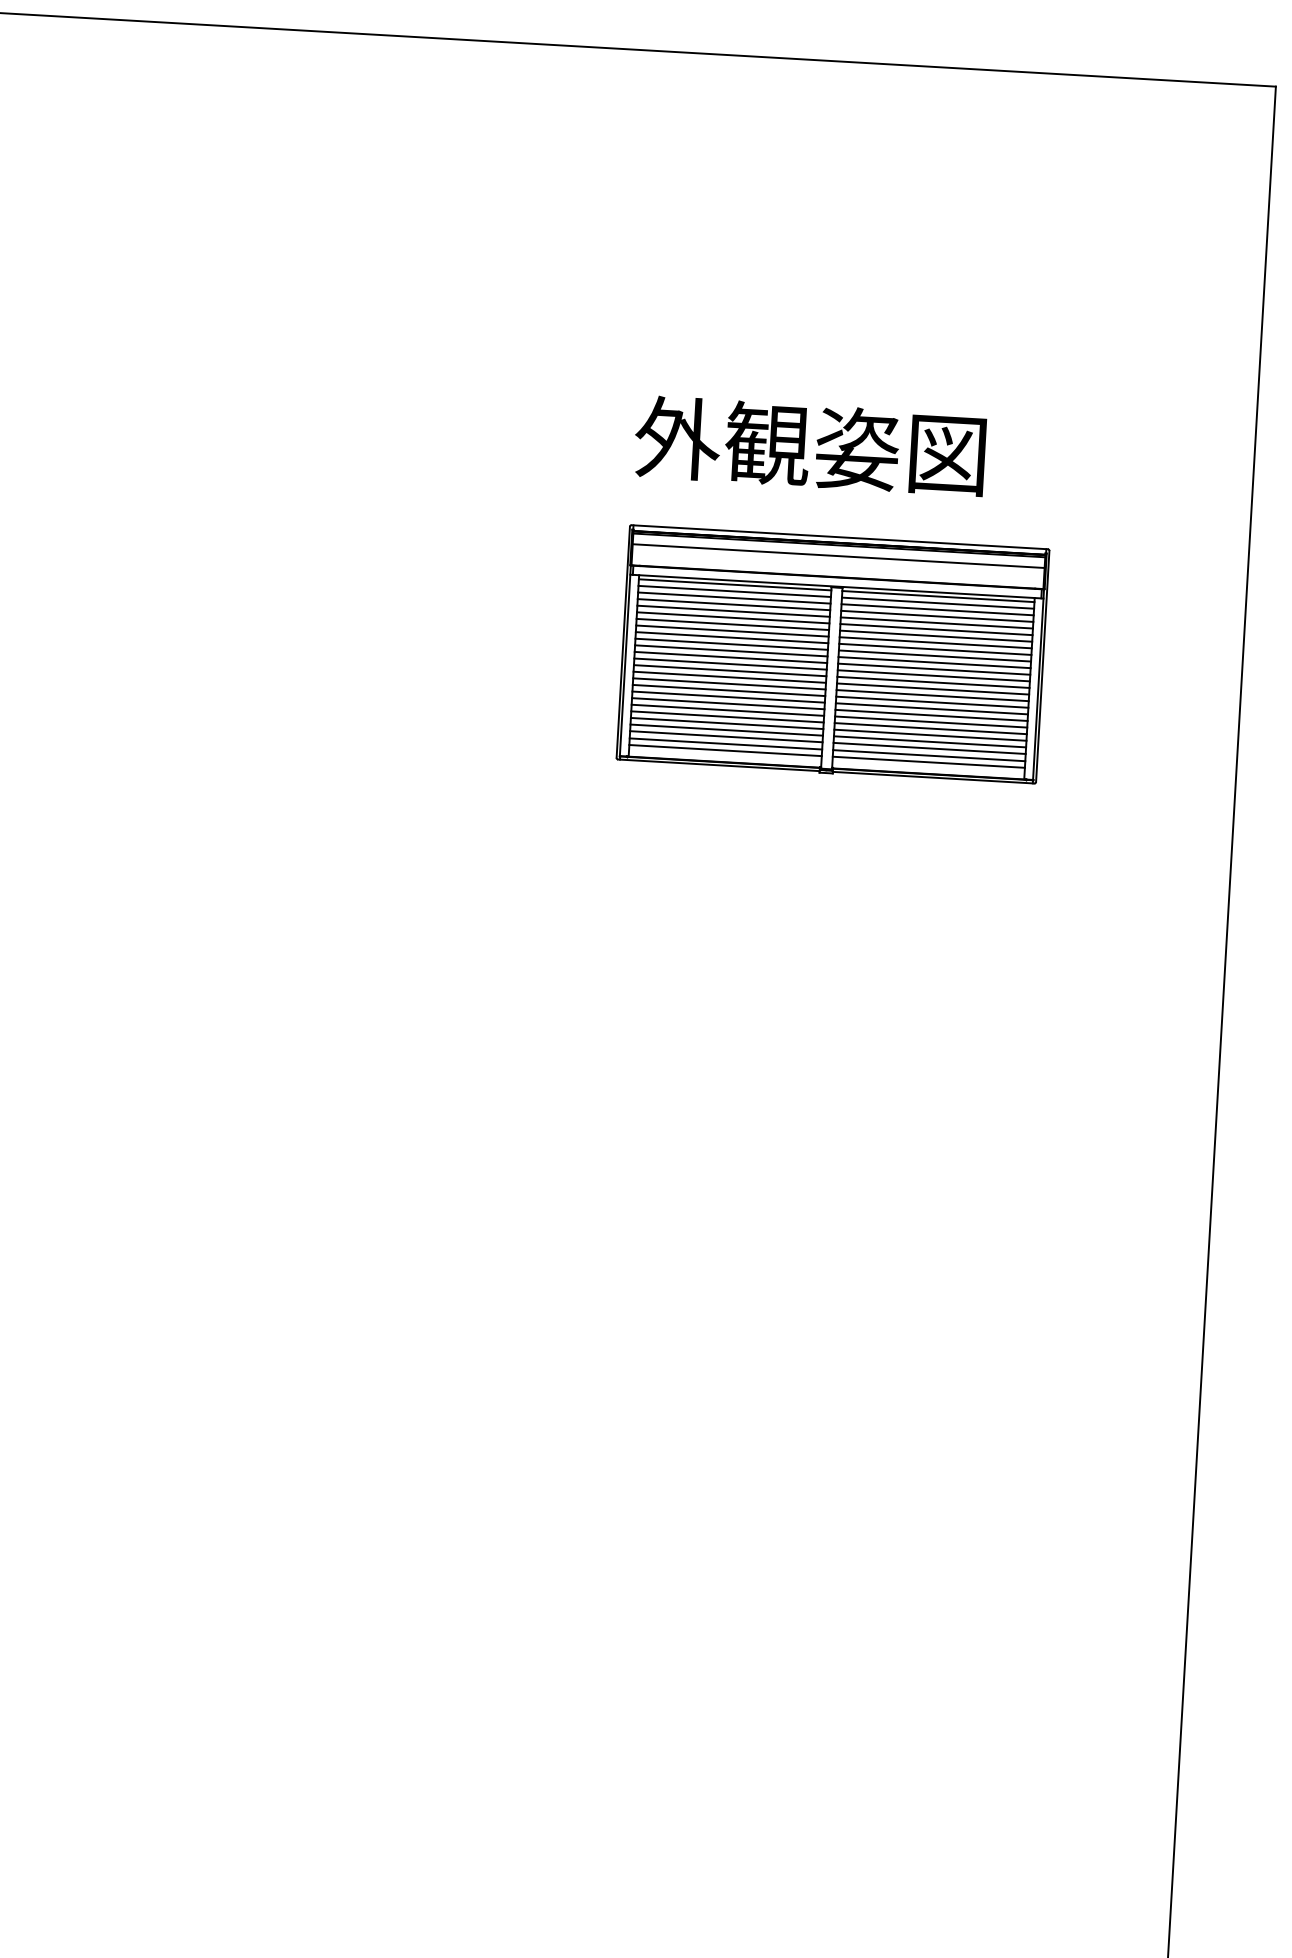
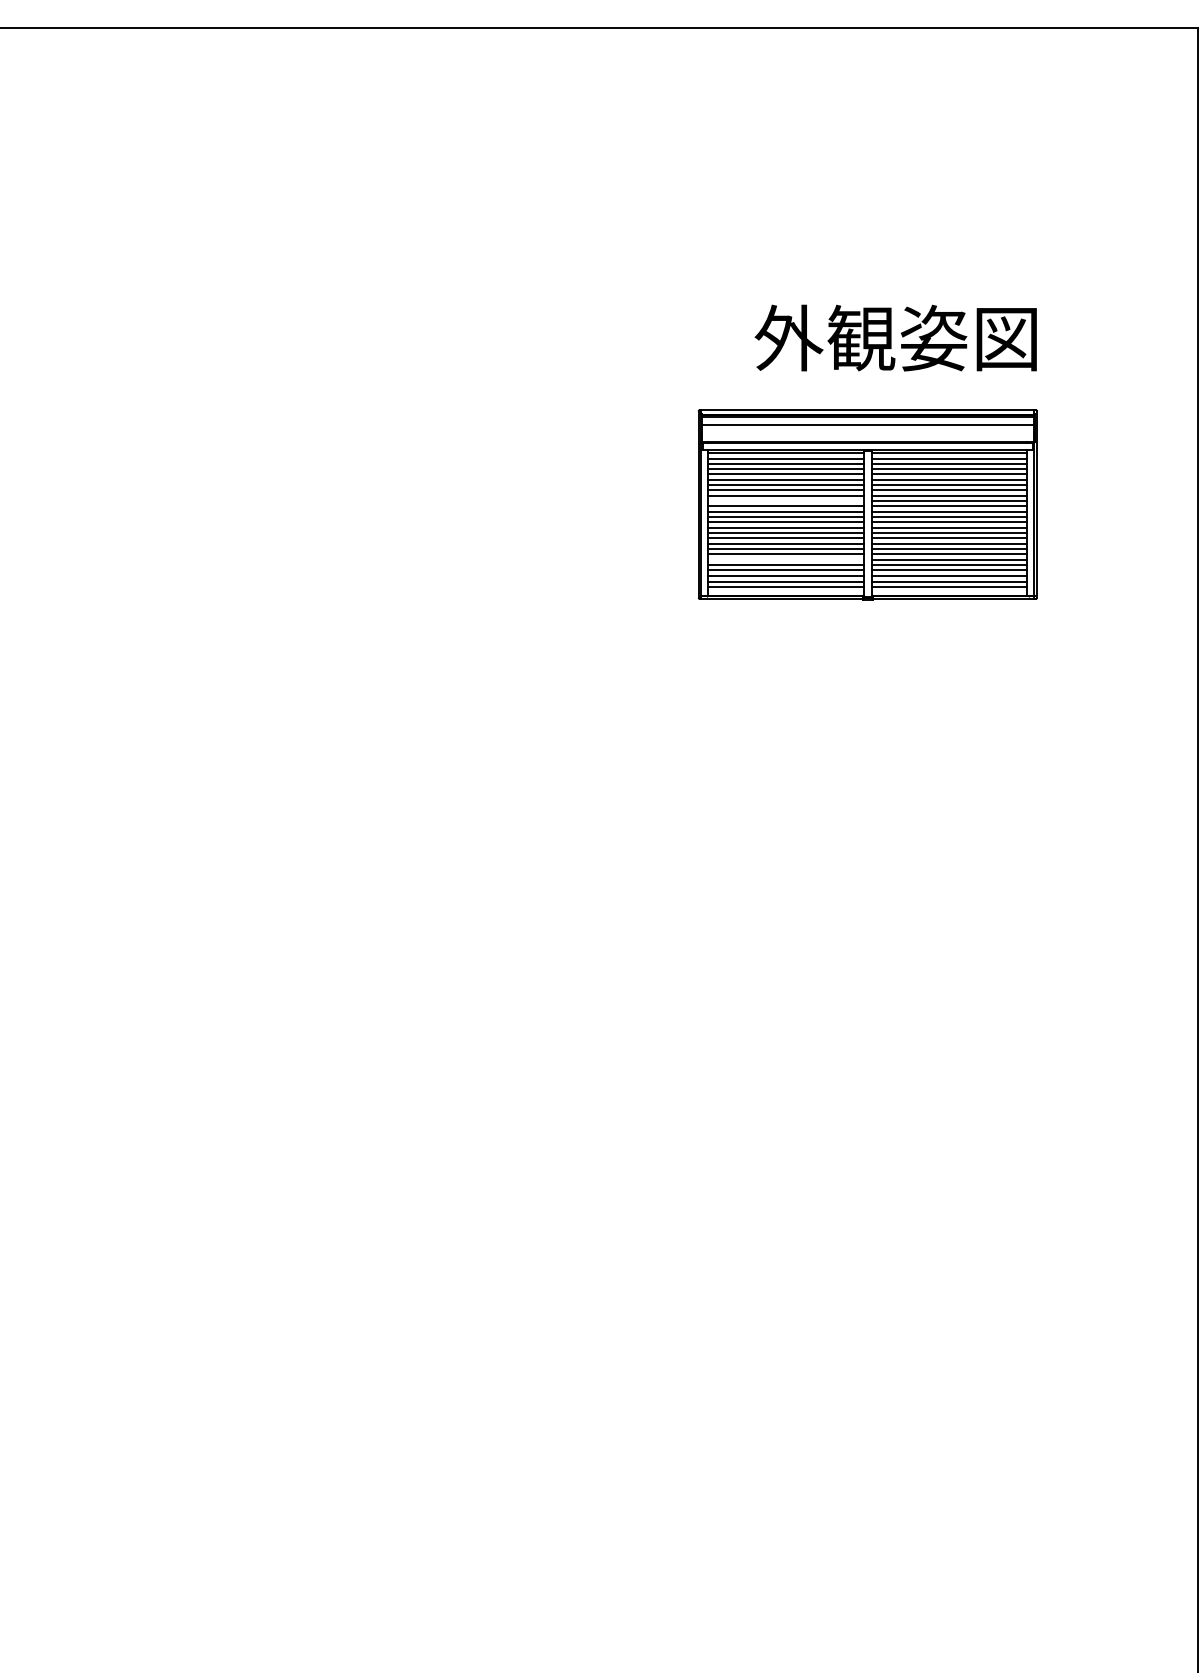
text: (809, 445) -> (895, 337), moved
line: (731, 644) -> (785, 501), removed
line: (726, 716) -> (785, 559), removed

